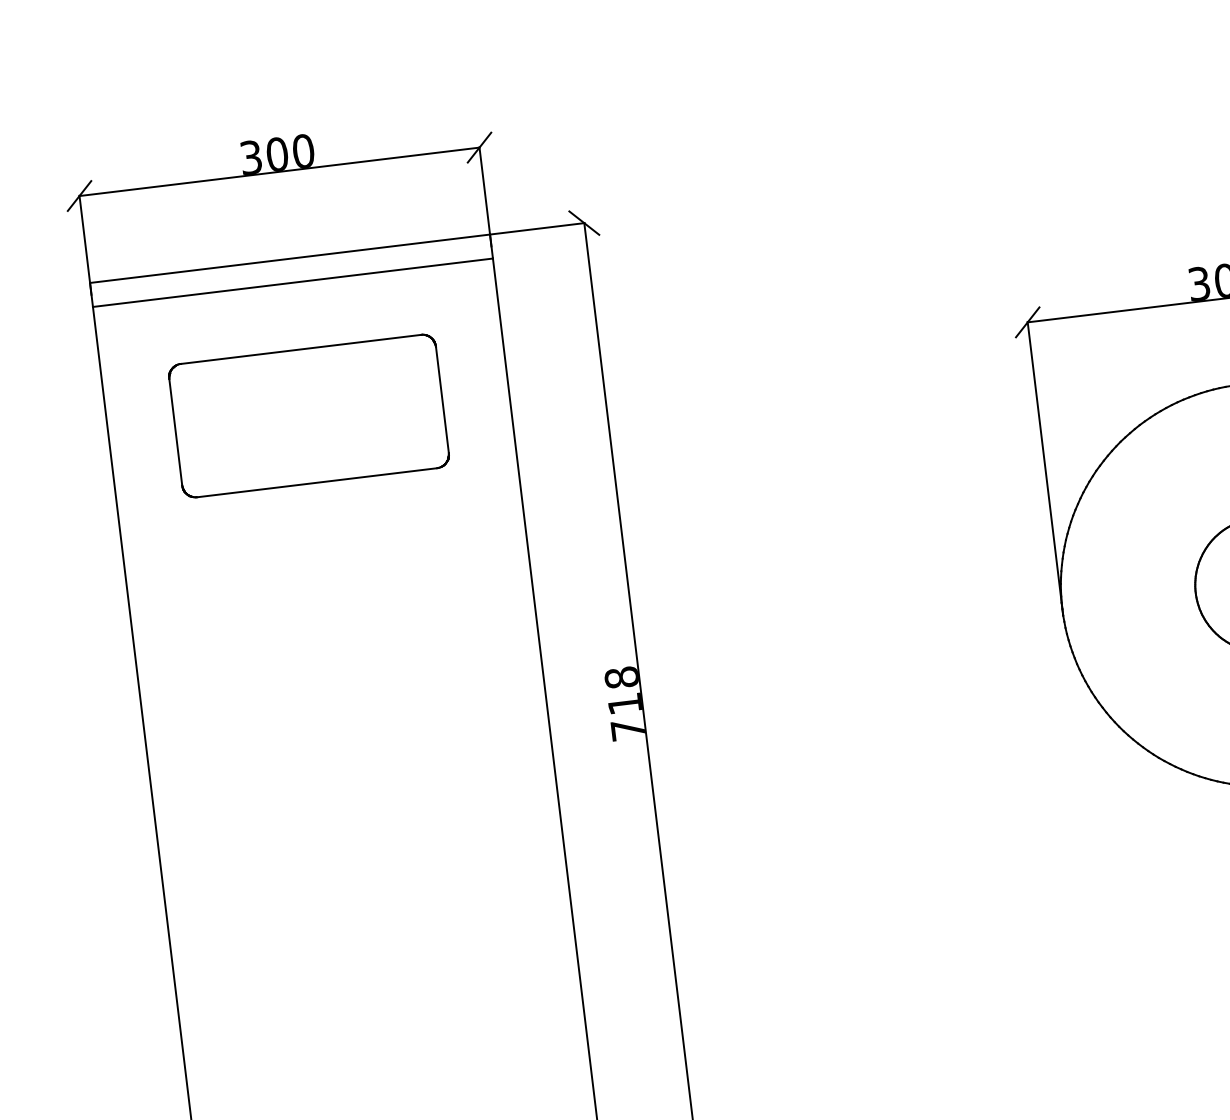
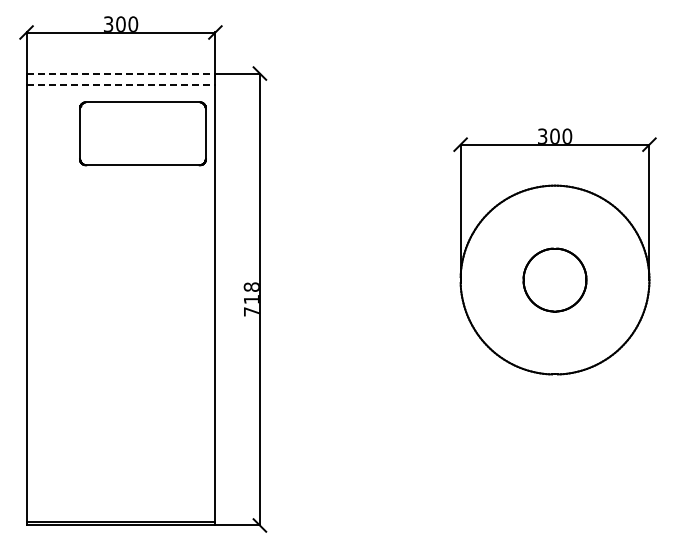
line: (291, 258) -> (121, 73), solid -> dashed
line: (293, 281) -> (121, 84), solid -> dashed
part: (307, 415) -> (142, 133), moved

